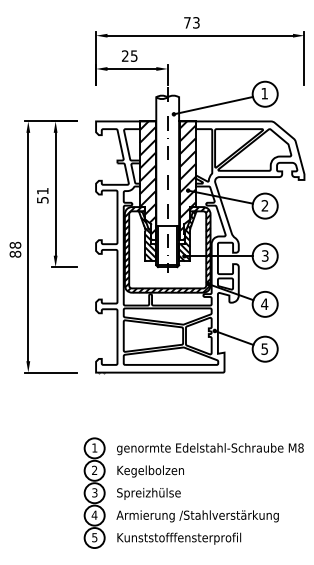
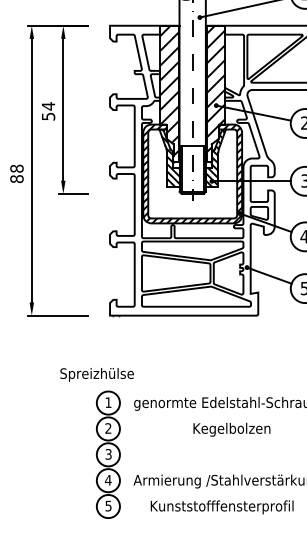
text: (42, 190) -> (48, 105), 51 -> 54
text: (150, 471) -> (231, 429), moved
text: (148, 493) -> (96, 374), moved
text: (179, 538) -> (222, 507), moved

